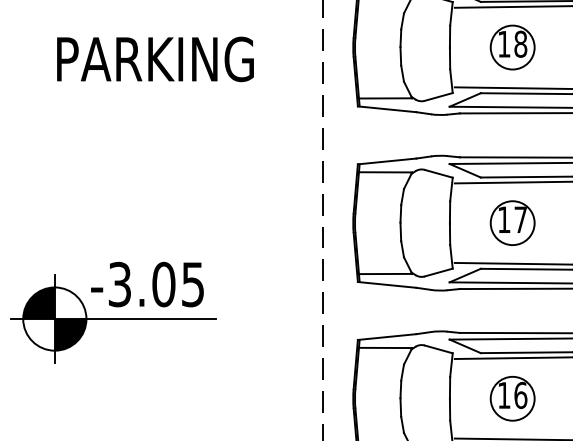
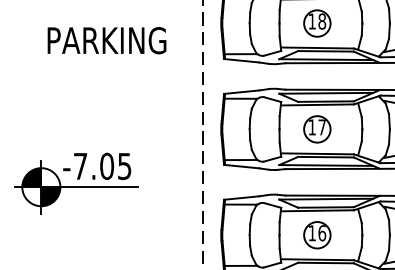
text: (154, 59) -> (106, 40), moved
text: (119, 284) -> (80, 166), -3.05 -> -7.05

